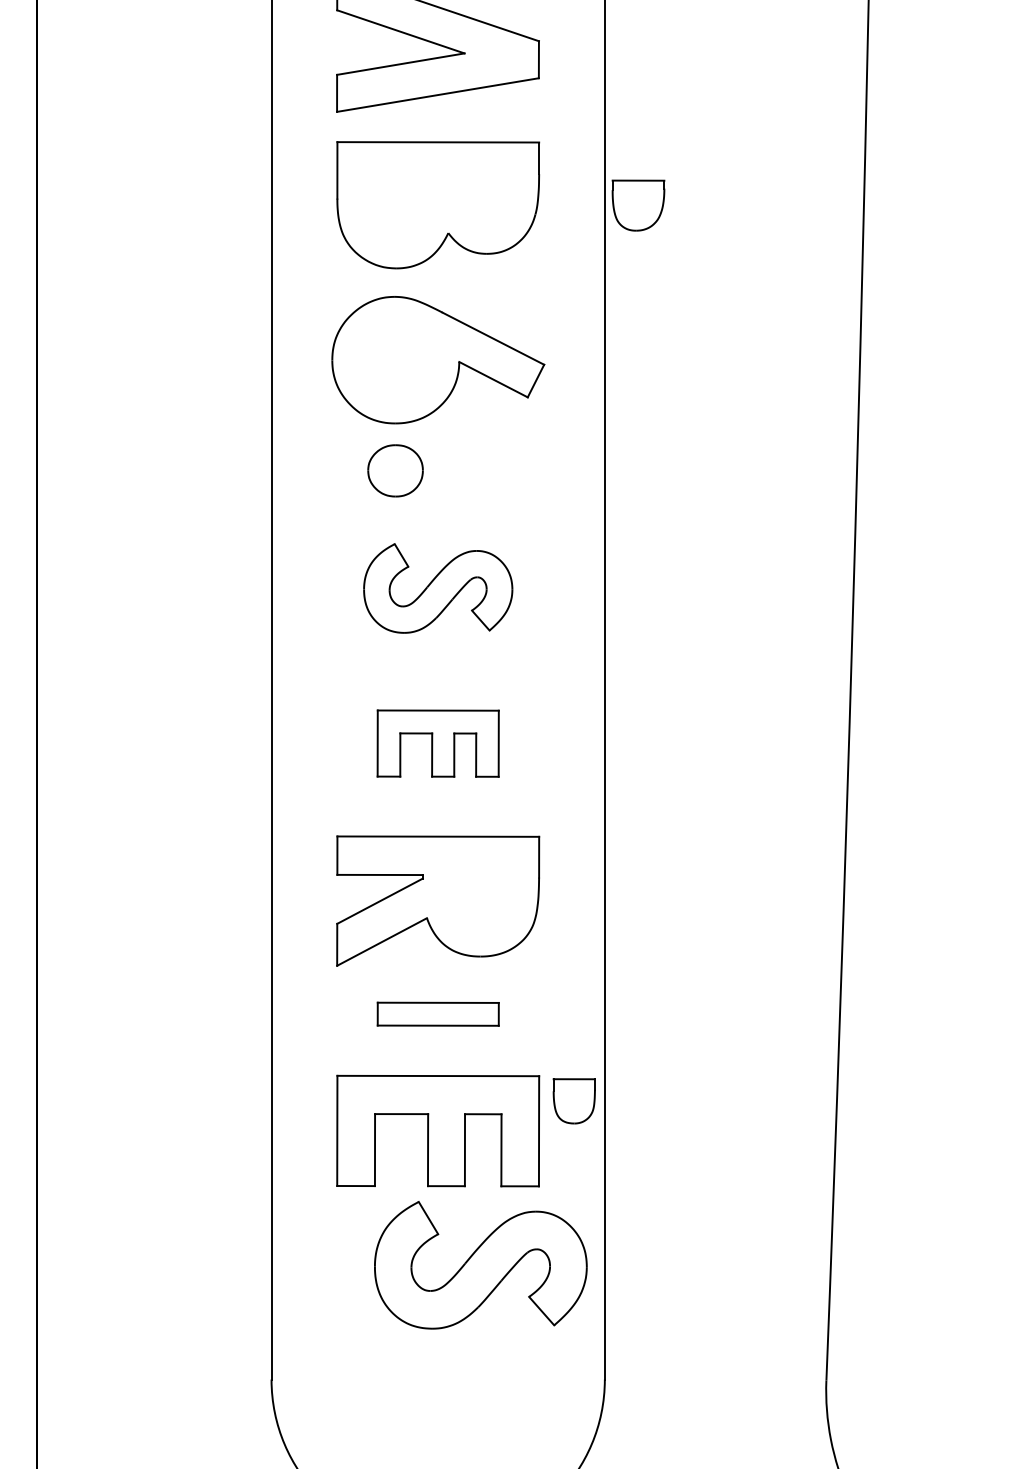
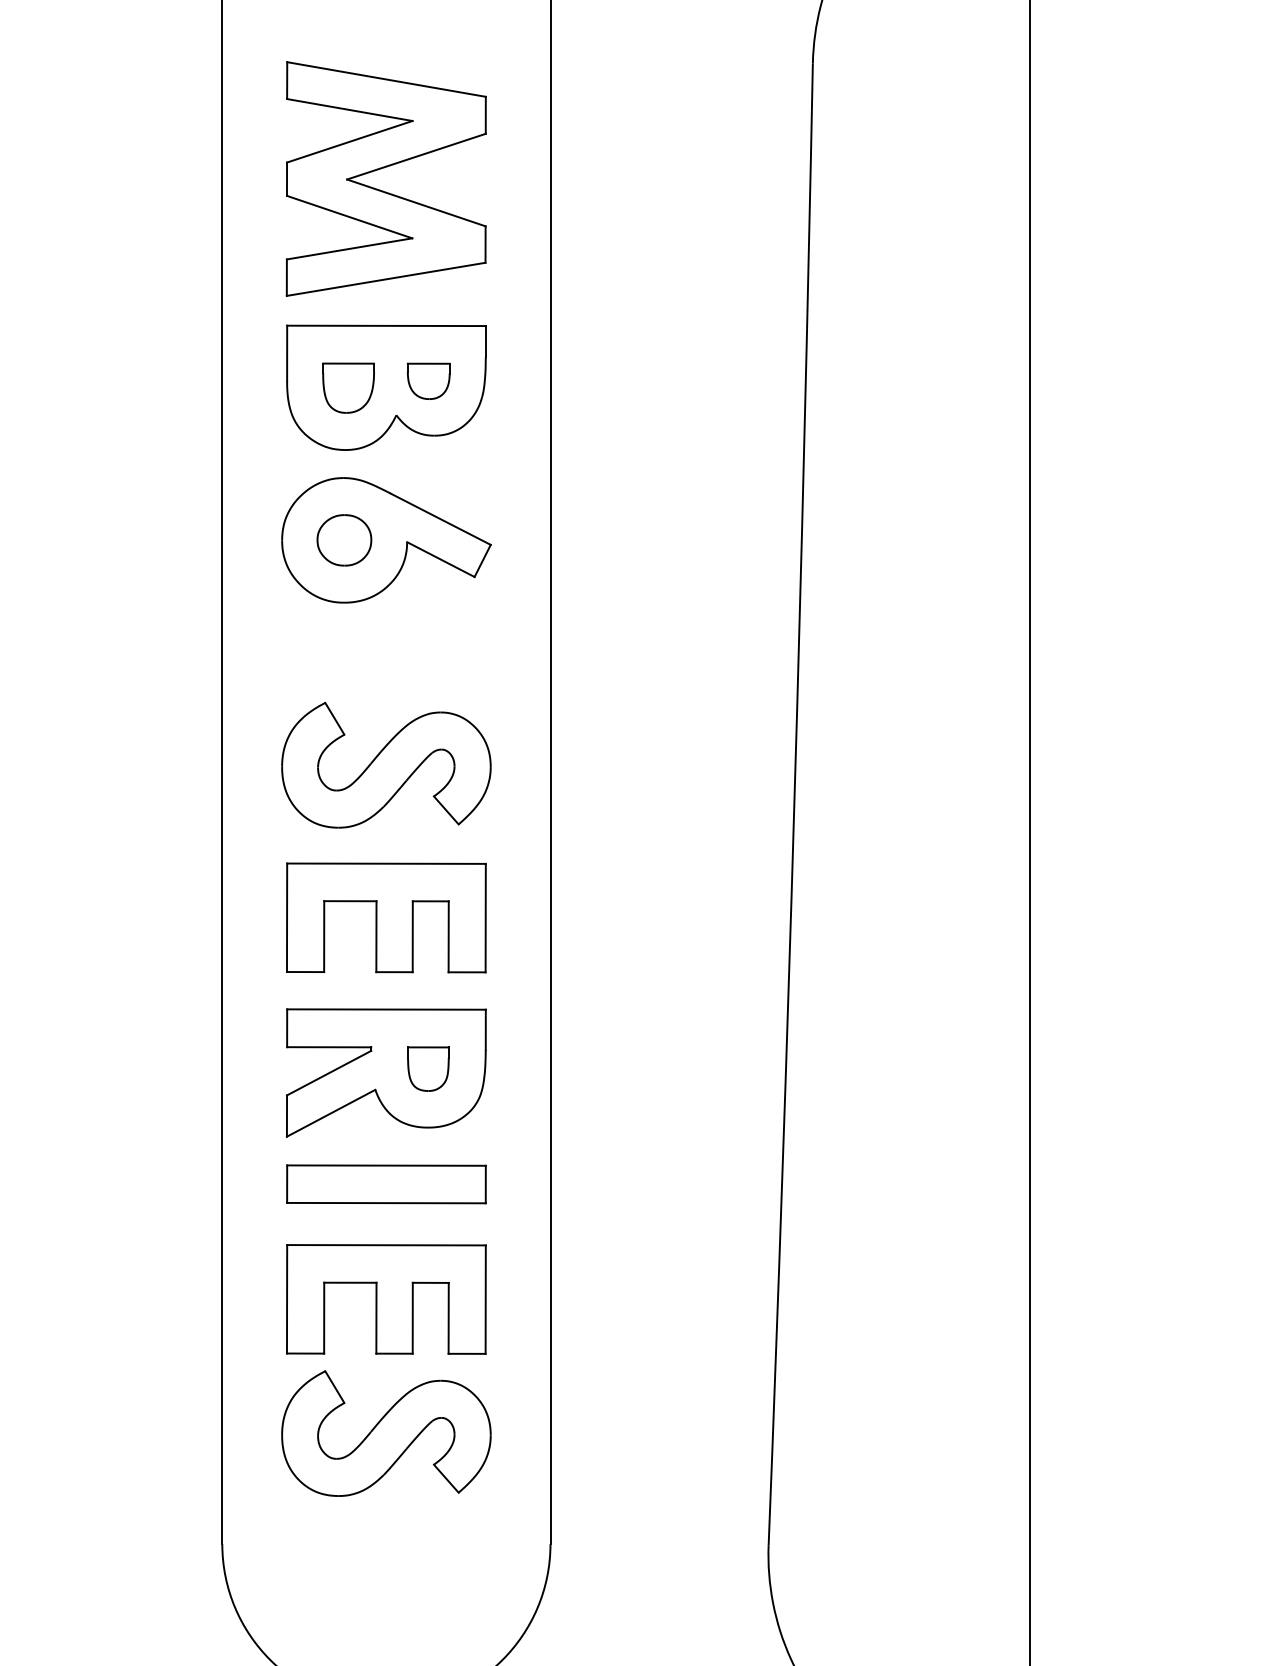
part: (480, 197) -> (428, 380), added
part: (638, 204) -> (348, 387), moved
part: (395, 470) -> (344, 540), moved
part: (438, 587) -> (386, 764), size x1.43
part: (438, 743) -> (386, 917), size x1.67
part: (438, 1014) -> (386, 1184), size x1.67
part: (574, 1100) -> (428, 1068), moved
part: (480, 1265) -> (386, 1433), moved

